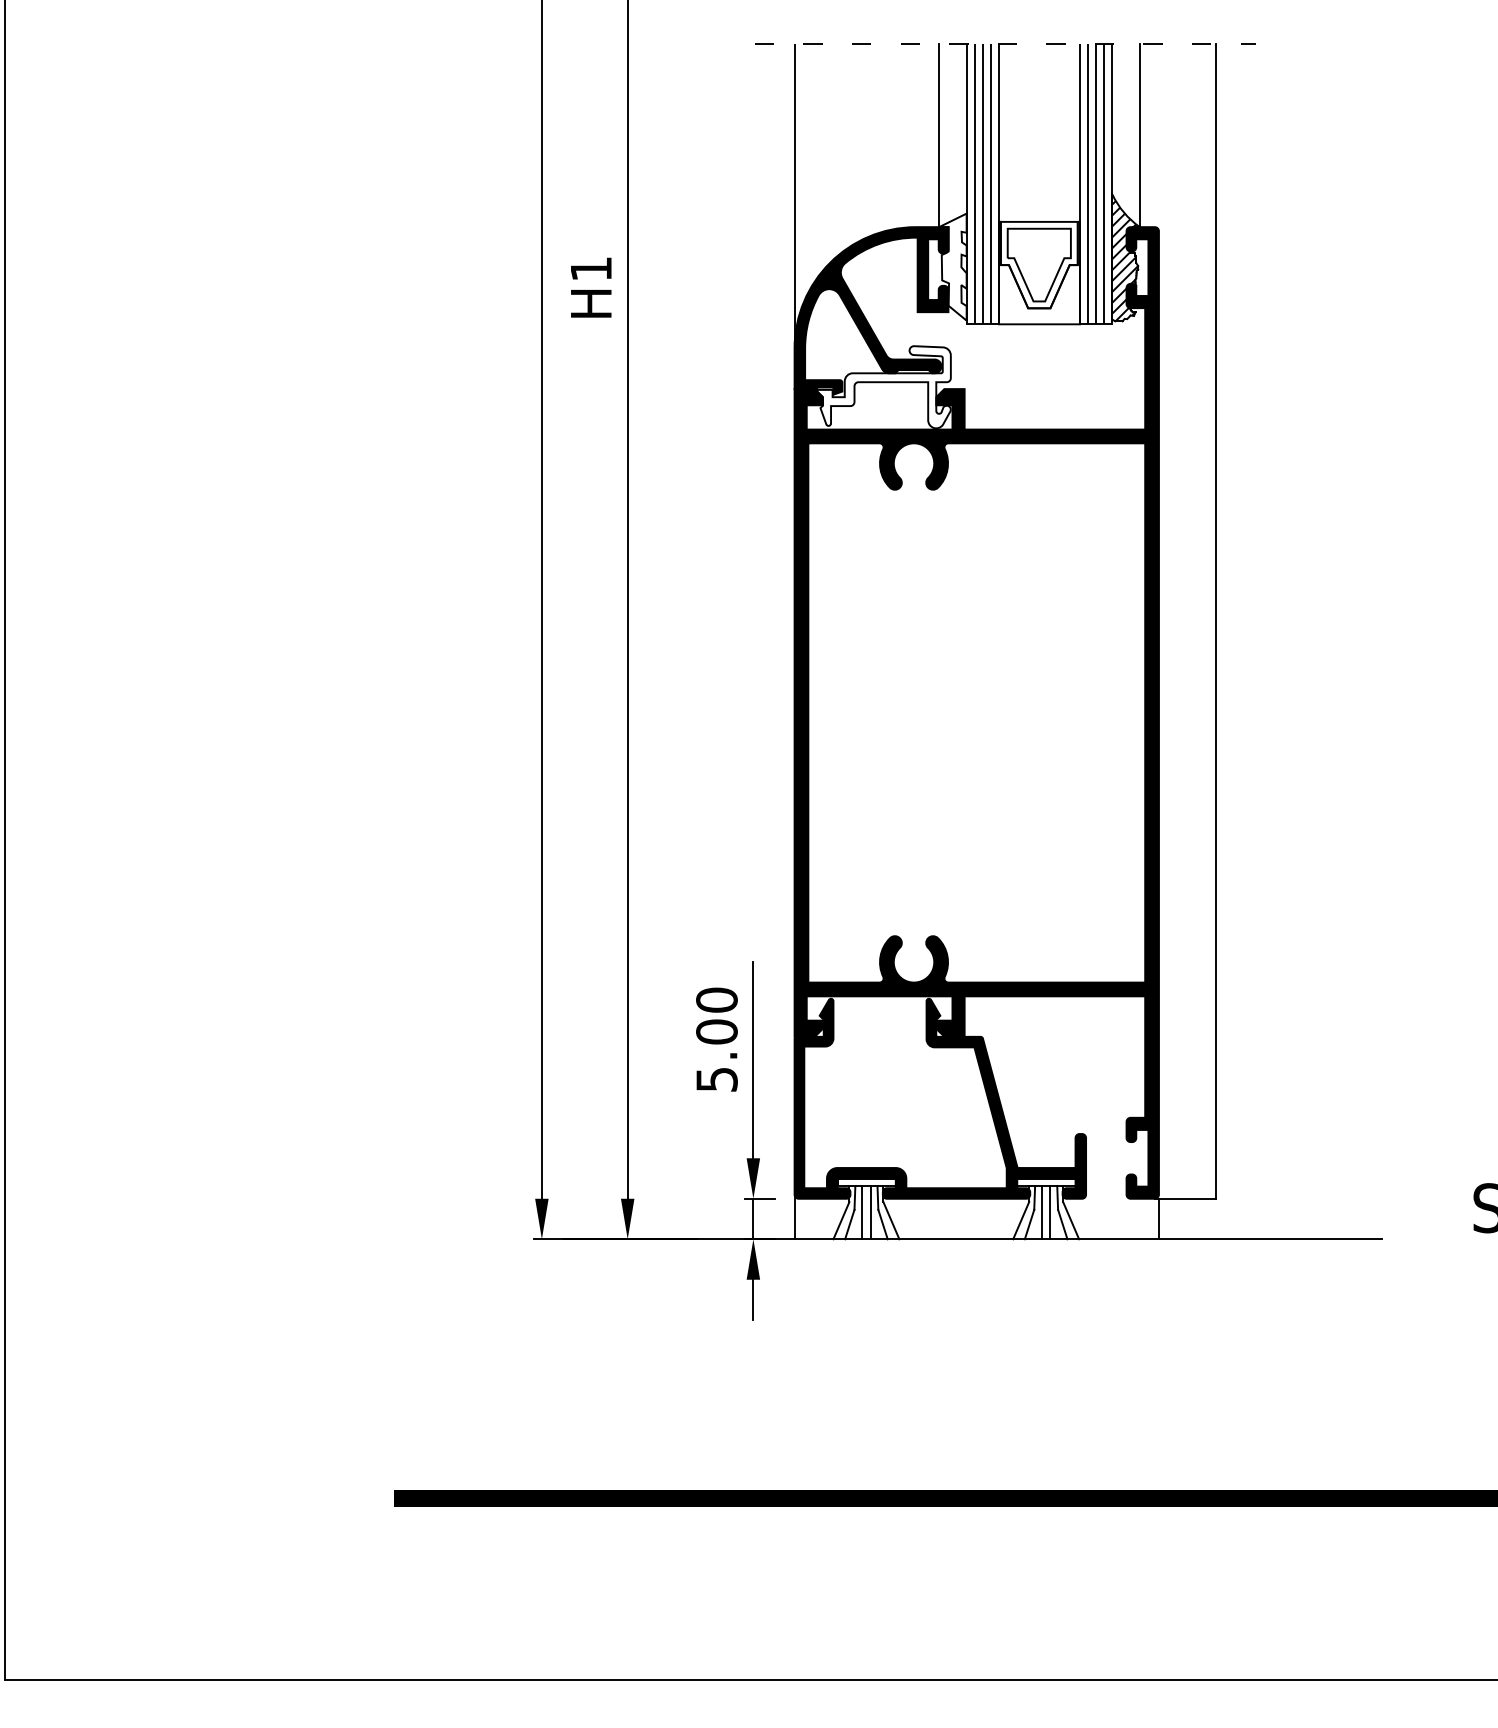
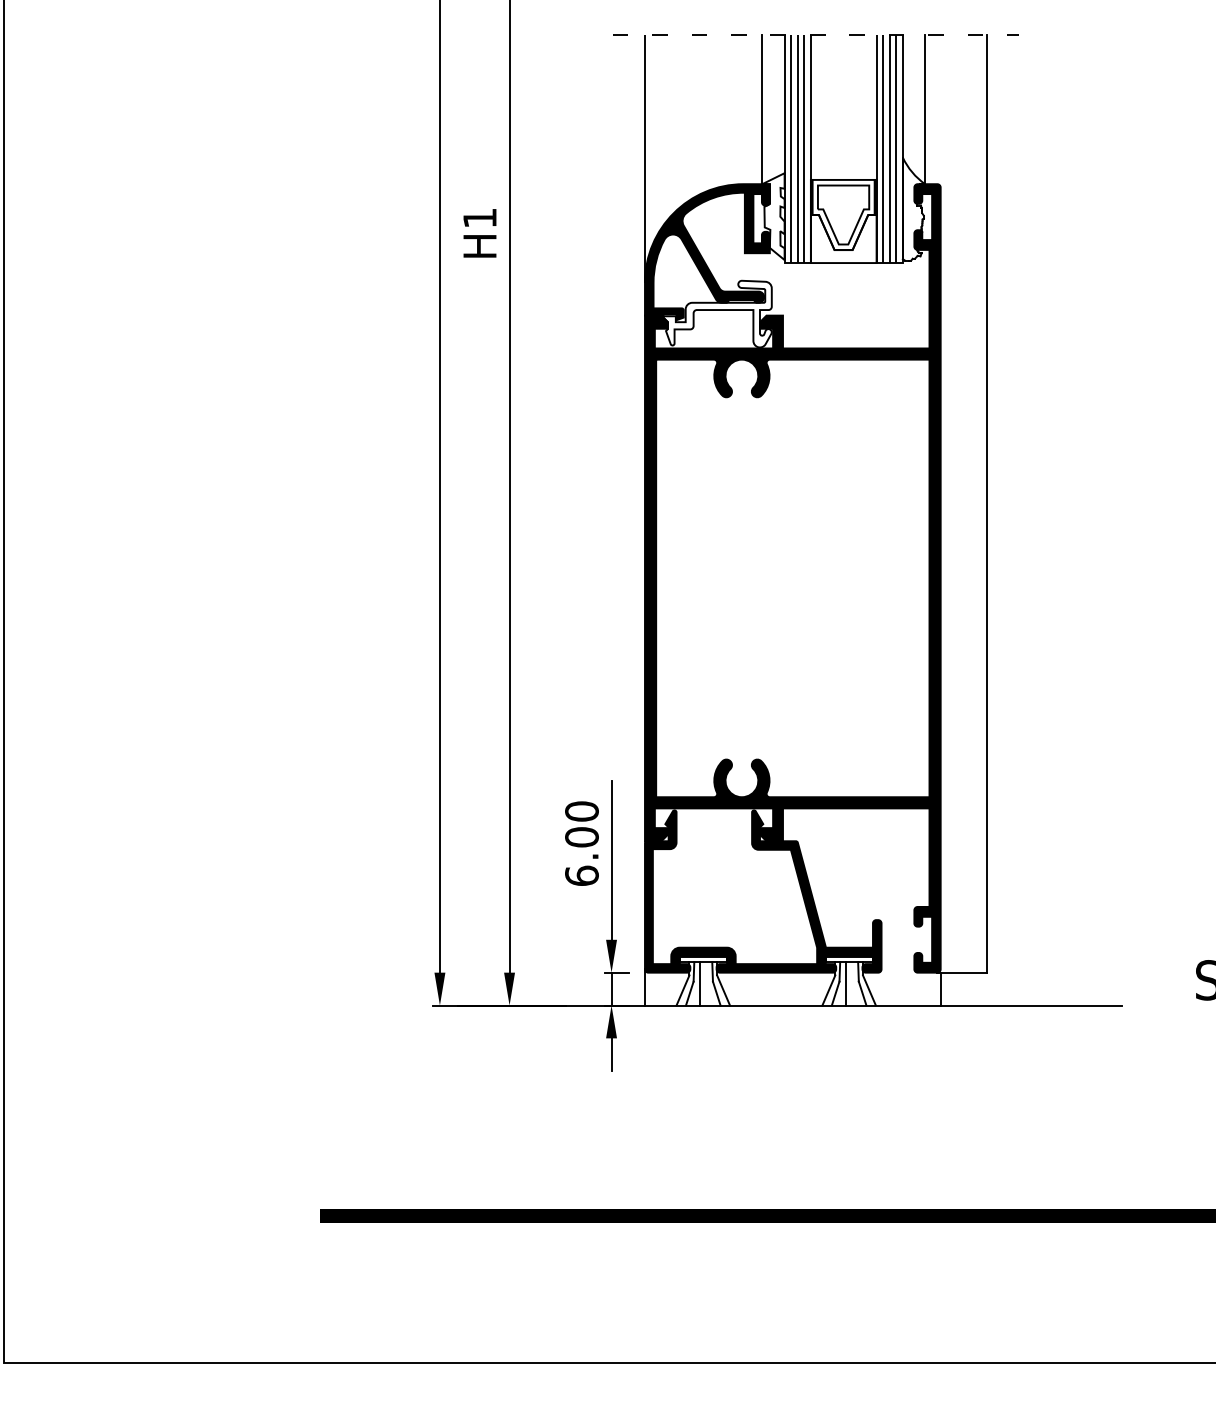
hatch: (1124, 260) -> (912, 211), removed
text: (716, 1079) -> (581, 875), 5.00 -> 6.00
line: (870, 1212) -> (706, 983), removed
line: (1050, 1212) -> (852, 983), removed

